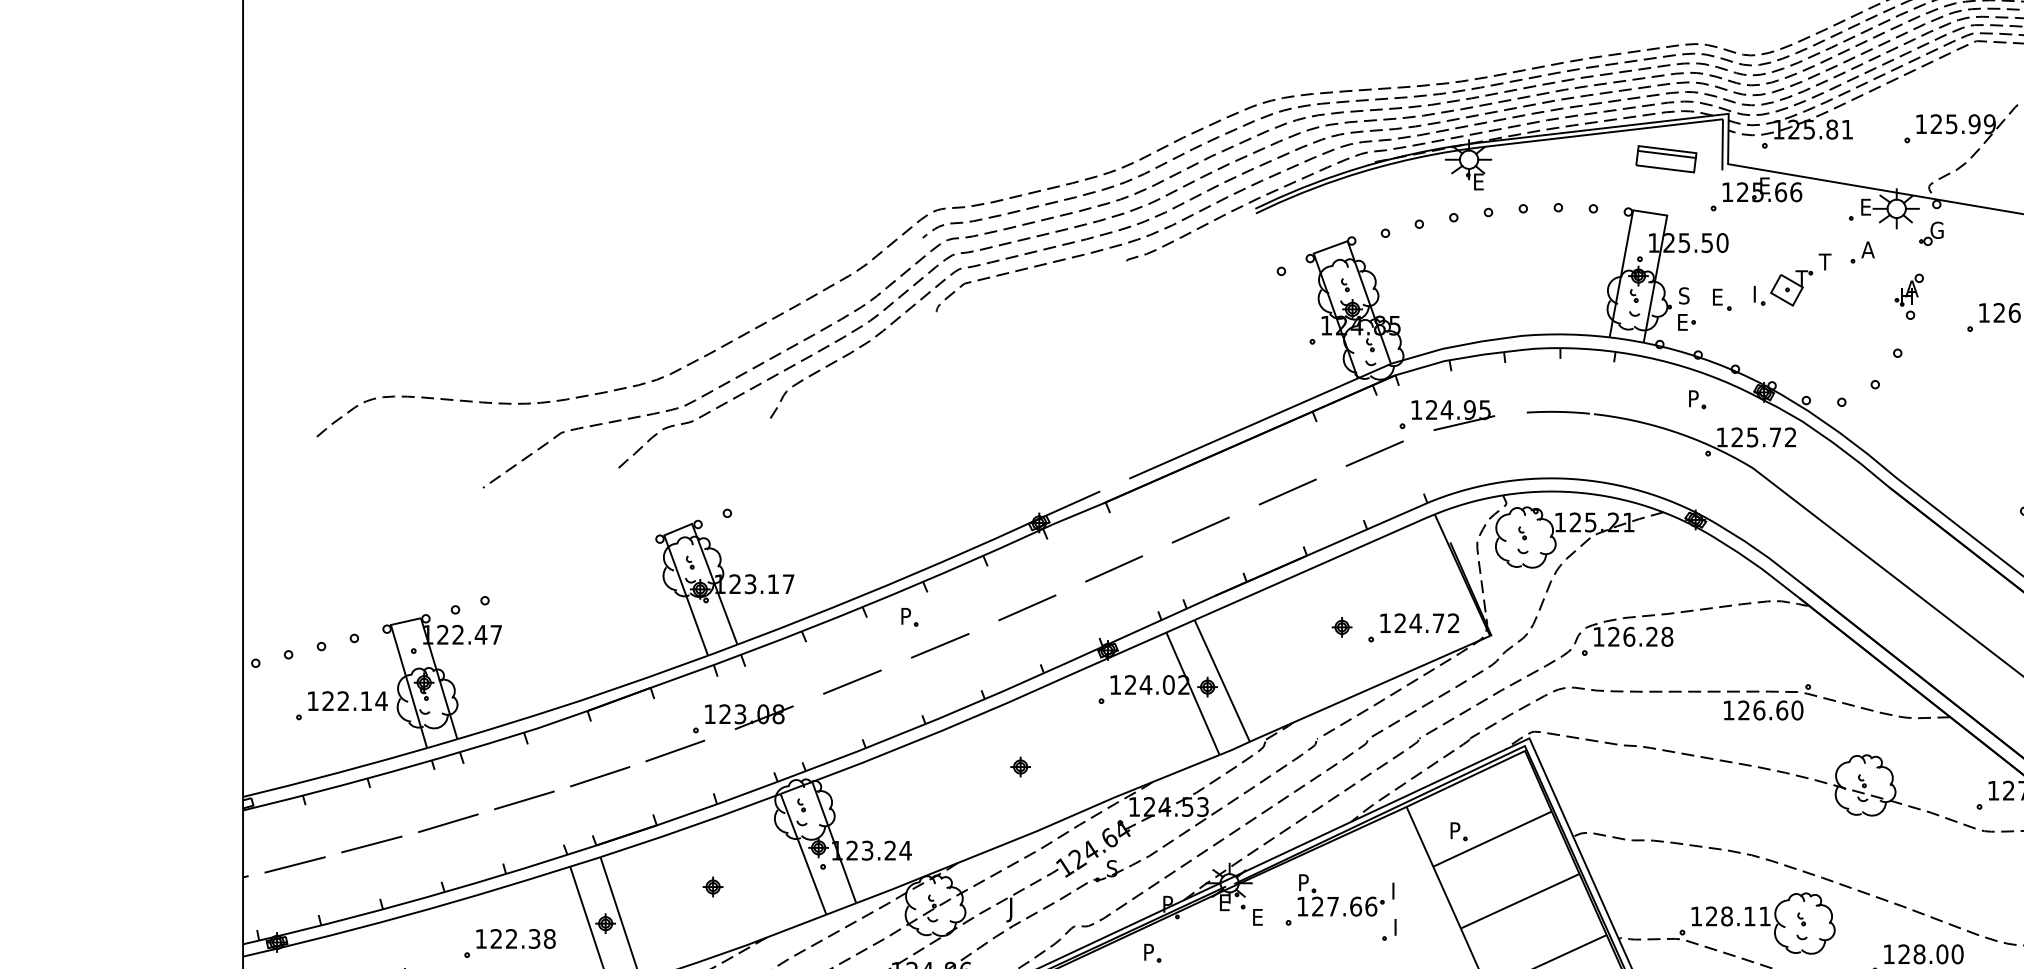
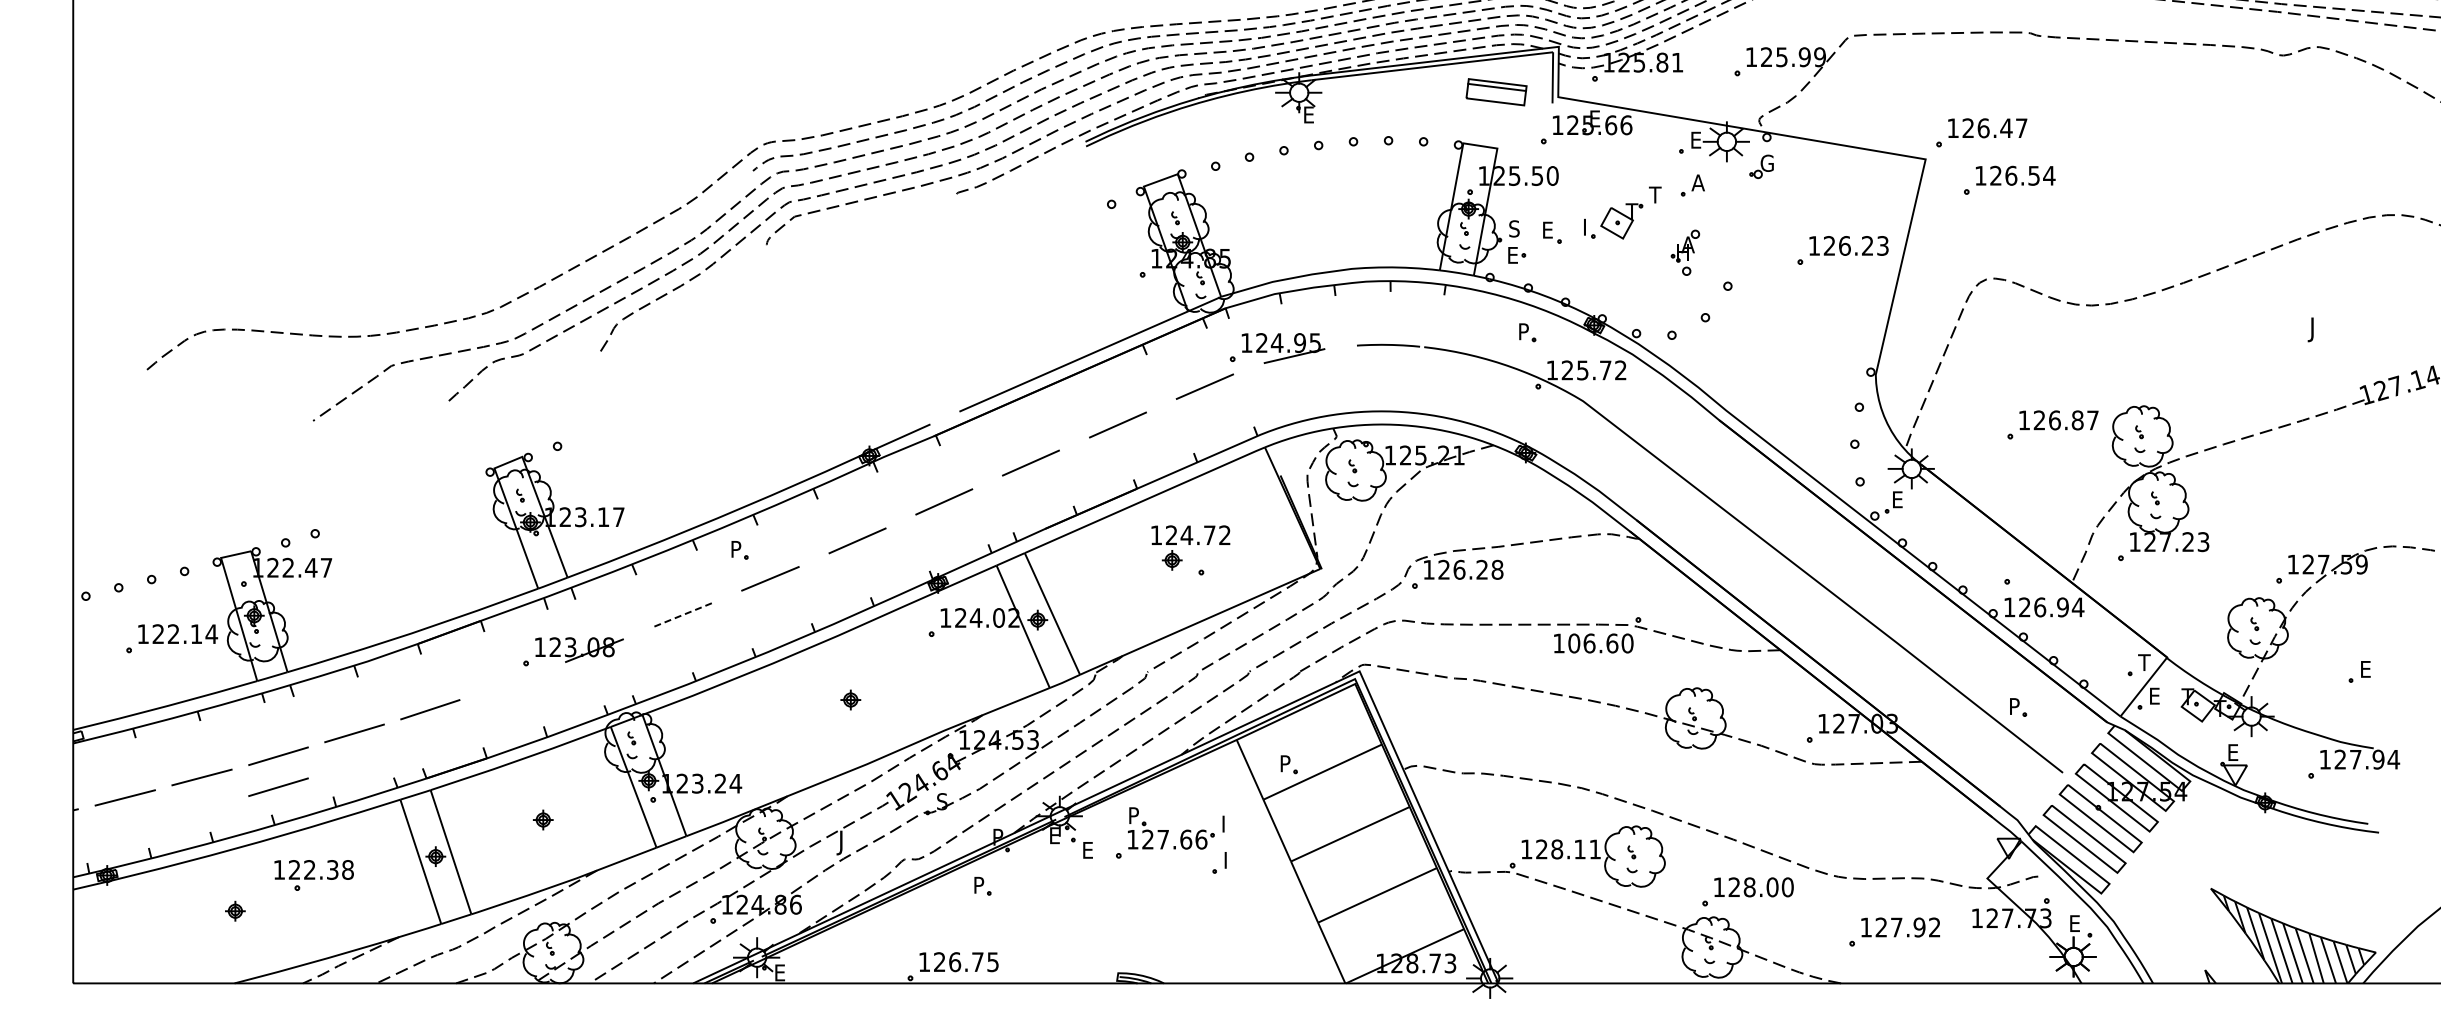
part: (1909, 296) -> (1685, 252), moved
text: (1419, 622) -> (1190, 534), moved
line: (852, 682) -> (682, 615), solid -> dashed
text: (1744, 710) -> (1574, 643), 126.60 -> 106.60
line: (675, 750) -> (505, 683), removed
line: (448, 853) -> (278, 786), added
text: (515, 938) -> (313, 869), moved

